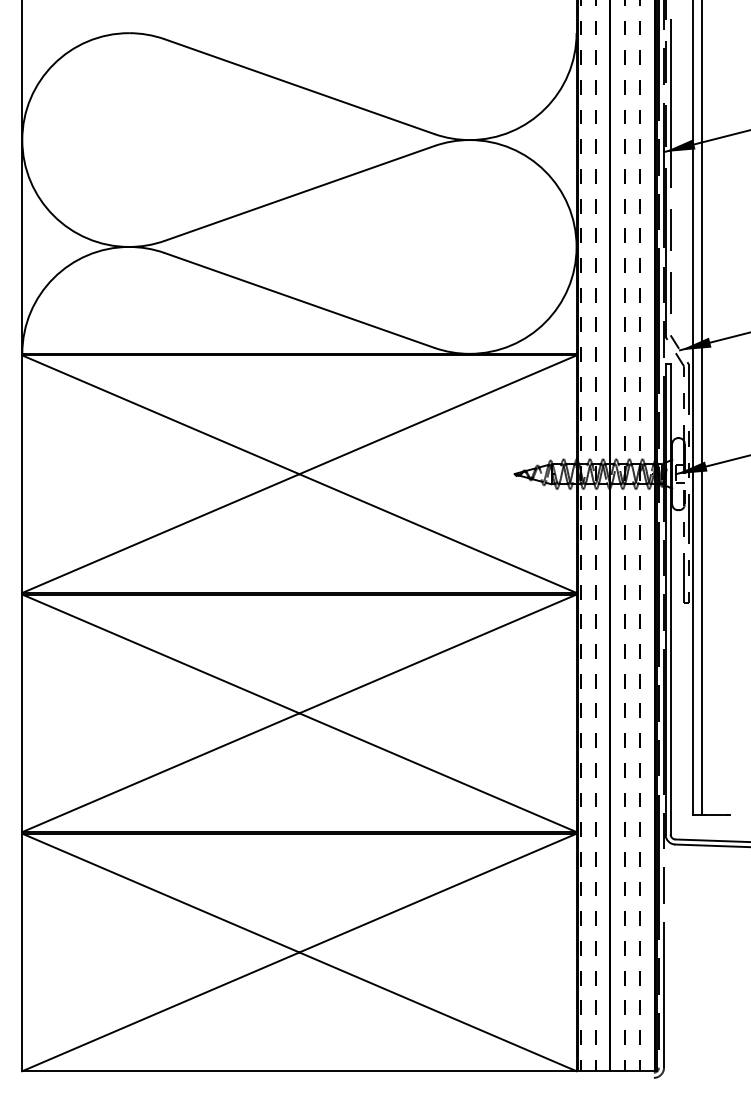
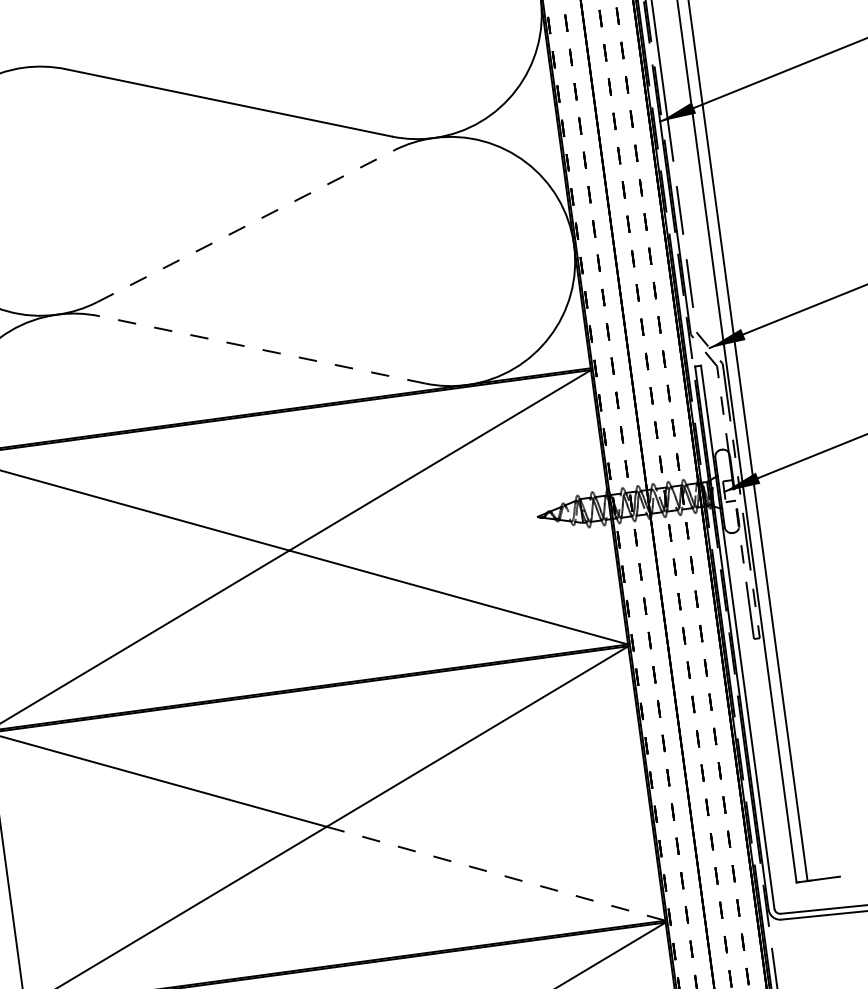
line: (299, 193) -> (245, 226), solid -> dashed
line: (299, 300) -> (262, 349), solid -> dashed
line: (438, 772) -> (496, 873), solid -> dashed

